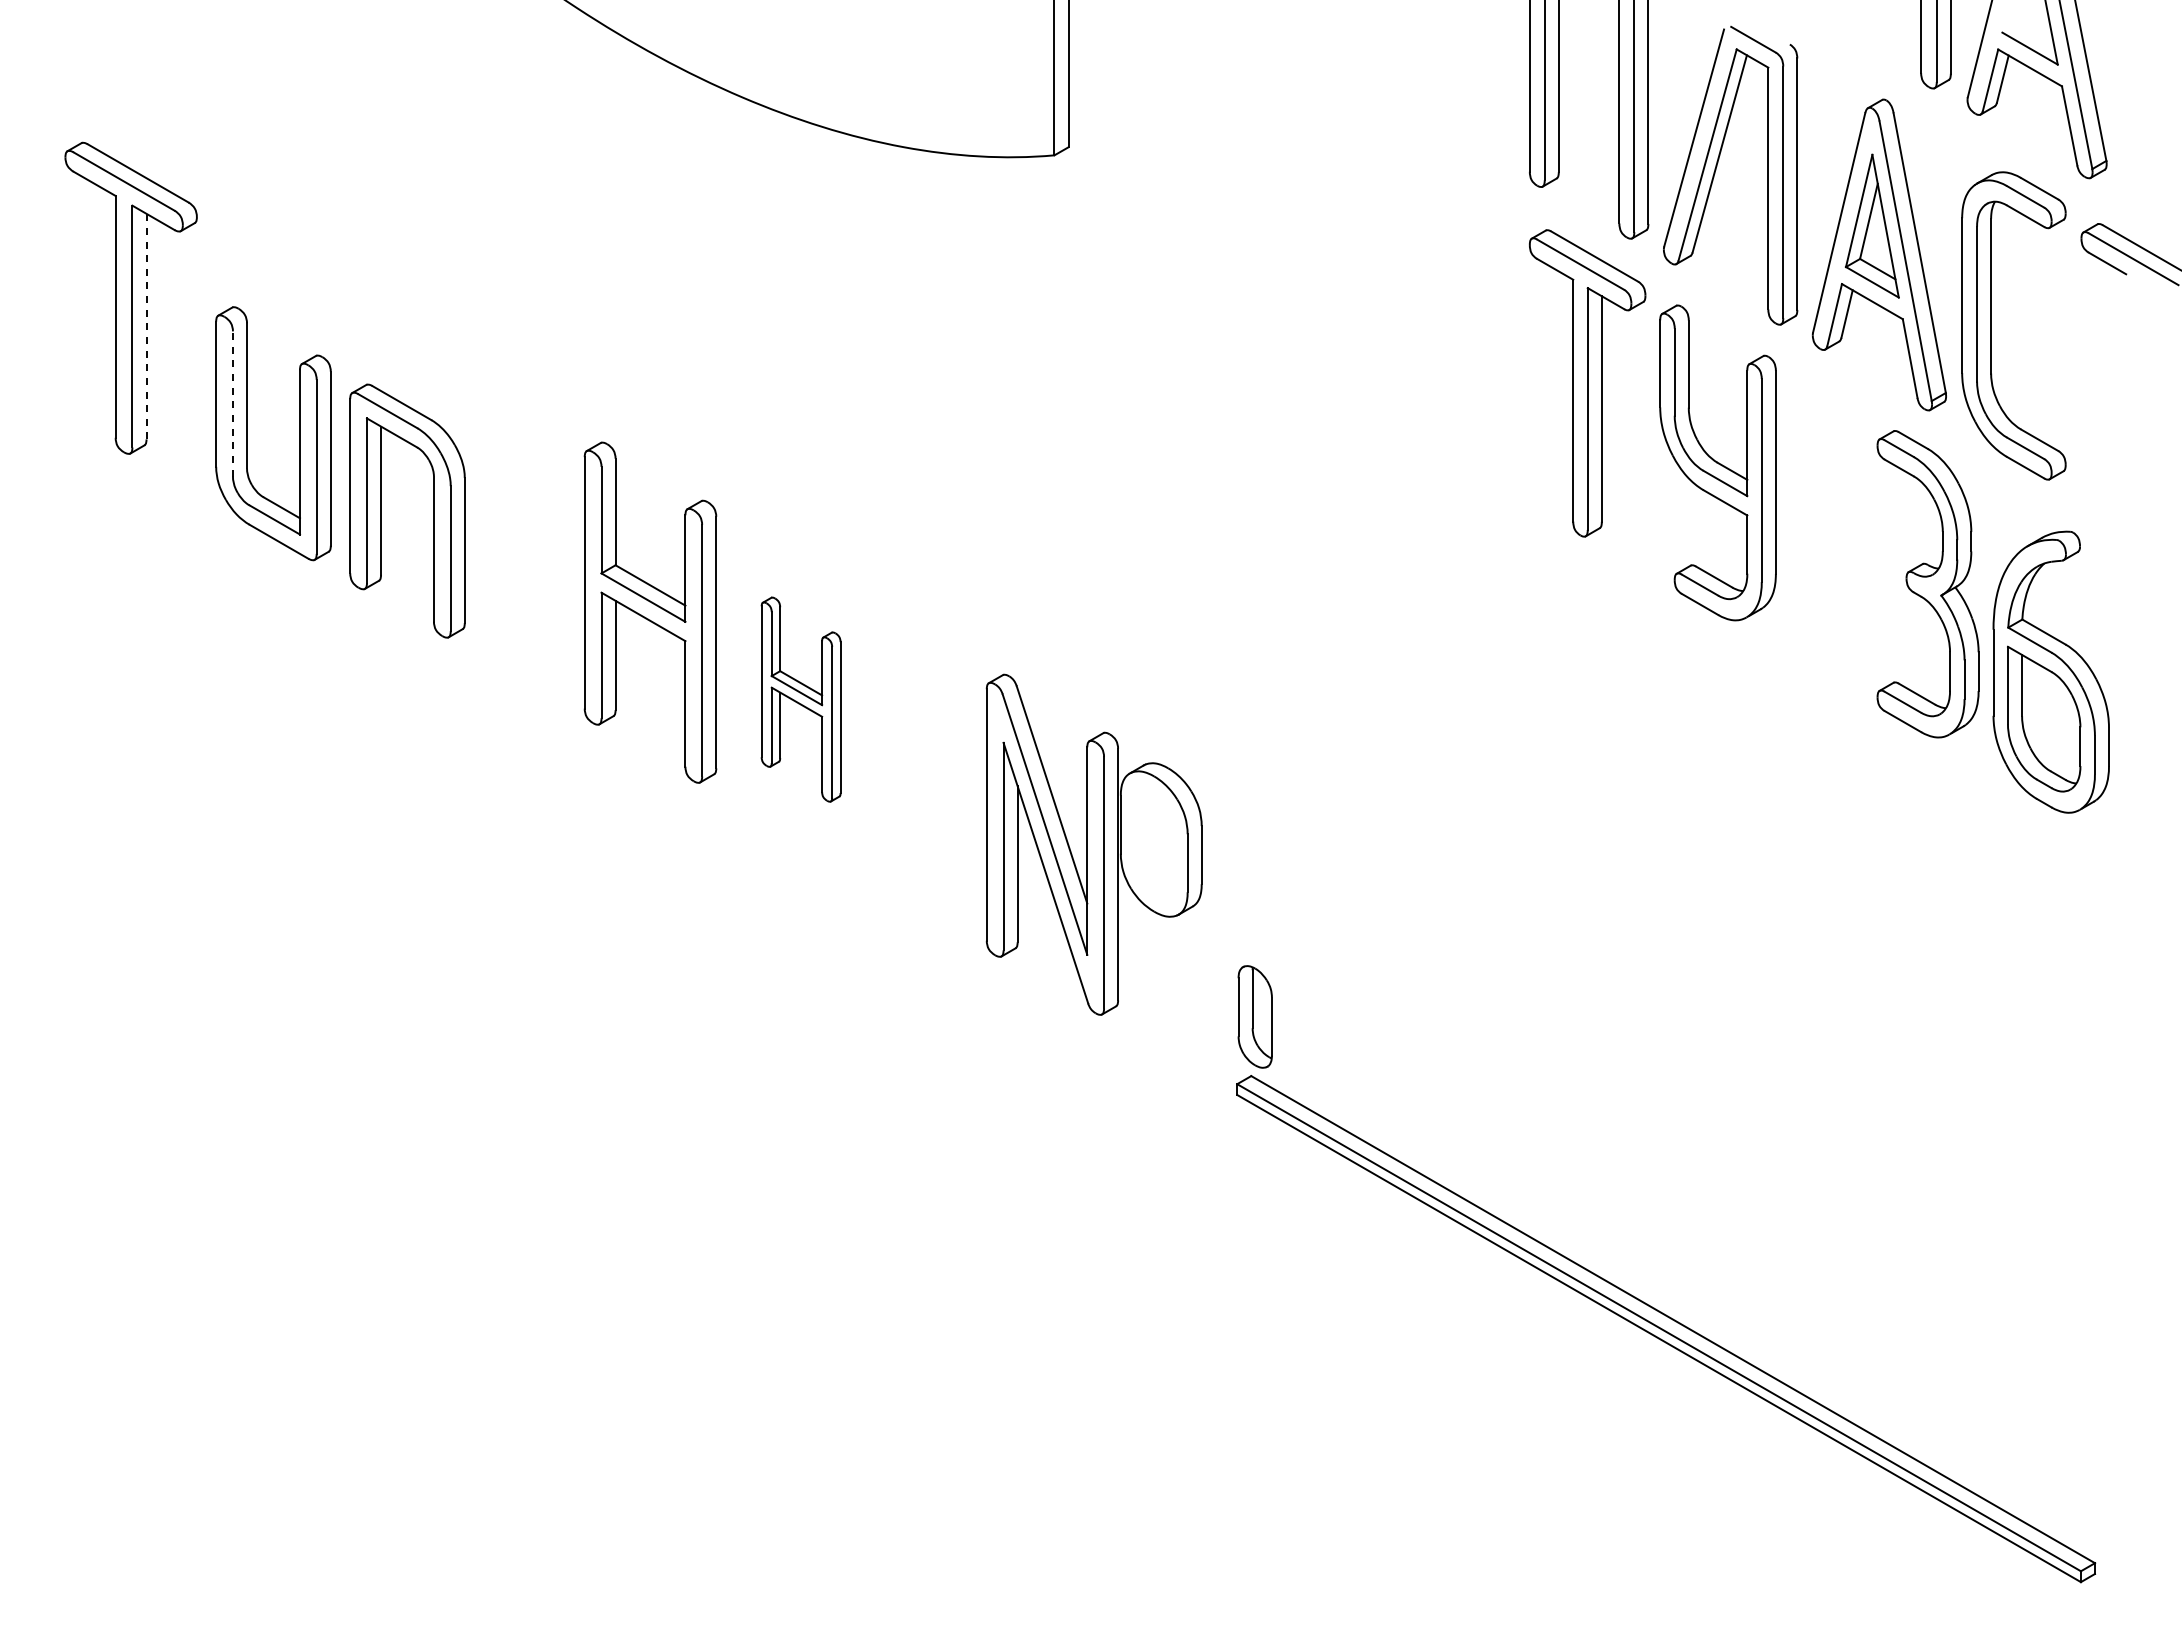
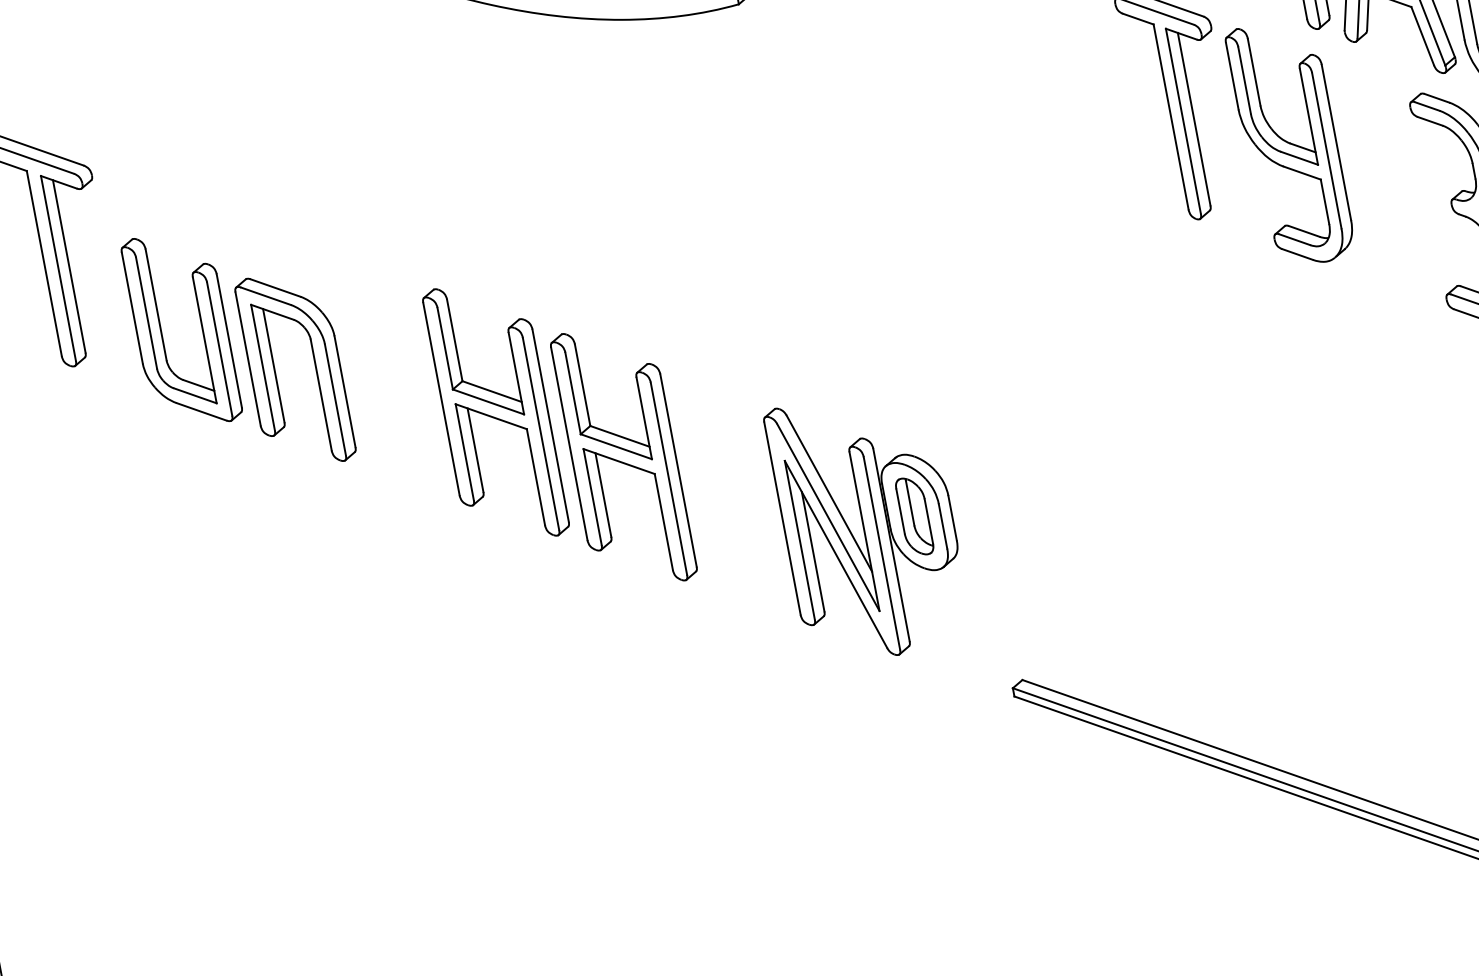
line: (146, 326) -> (69, 266), dashed -> solid
line: (232, 403) -> (146, 312), dashed -> solid
part: (800, 699) -> (623, 457), size x1.67
part: (1254, 1016) -> (914, 516), moved

